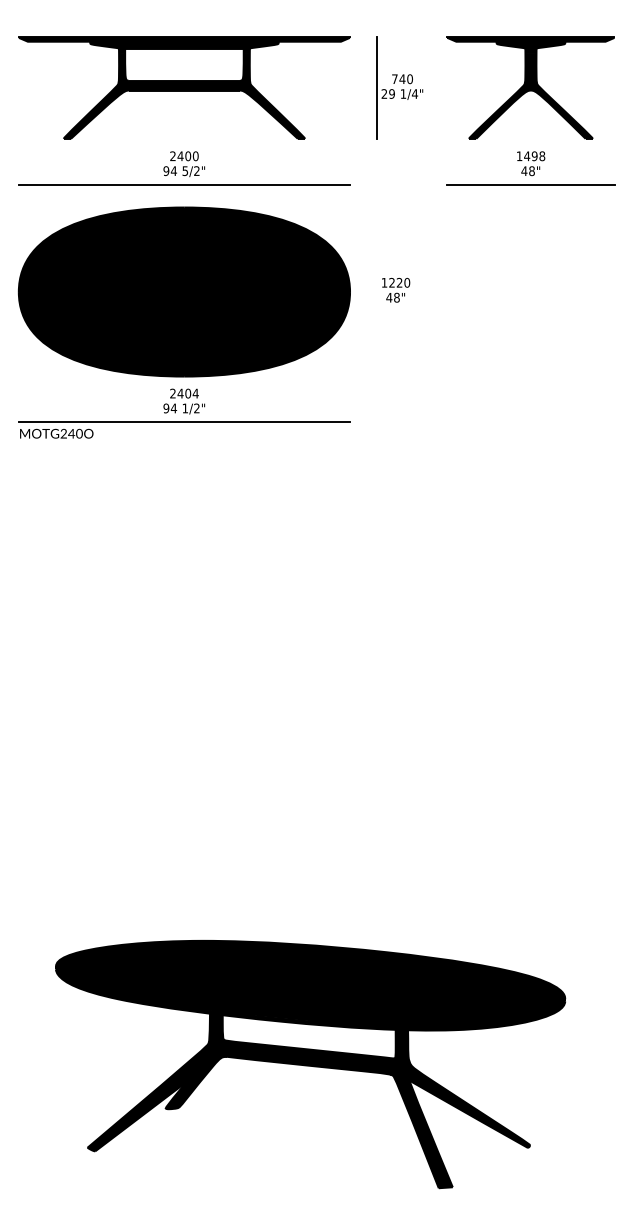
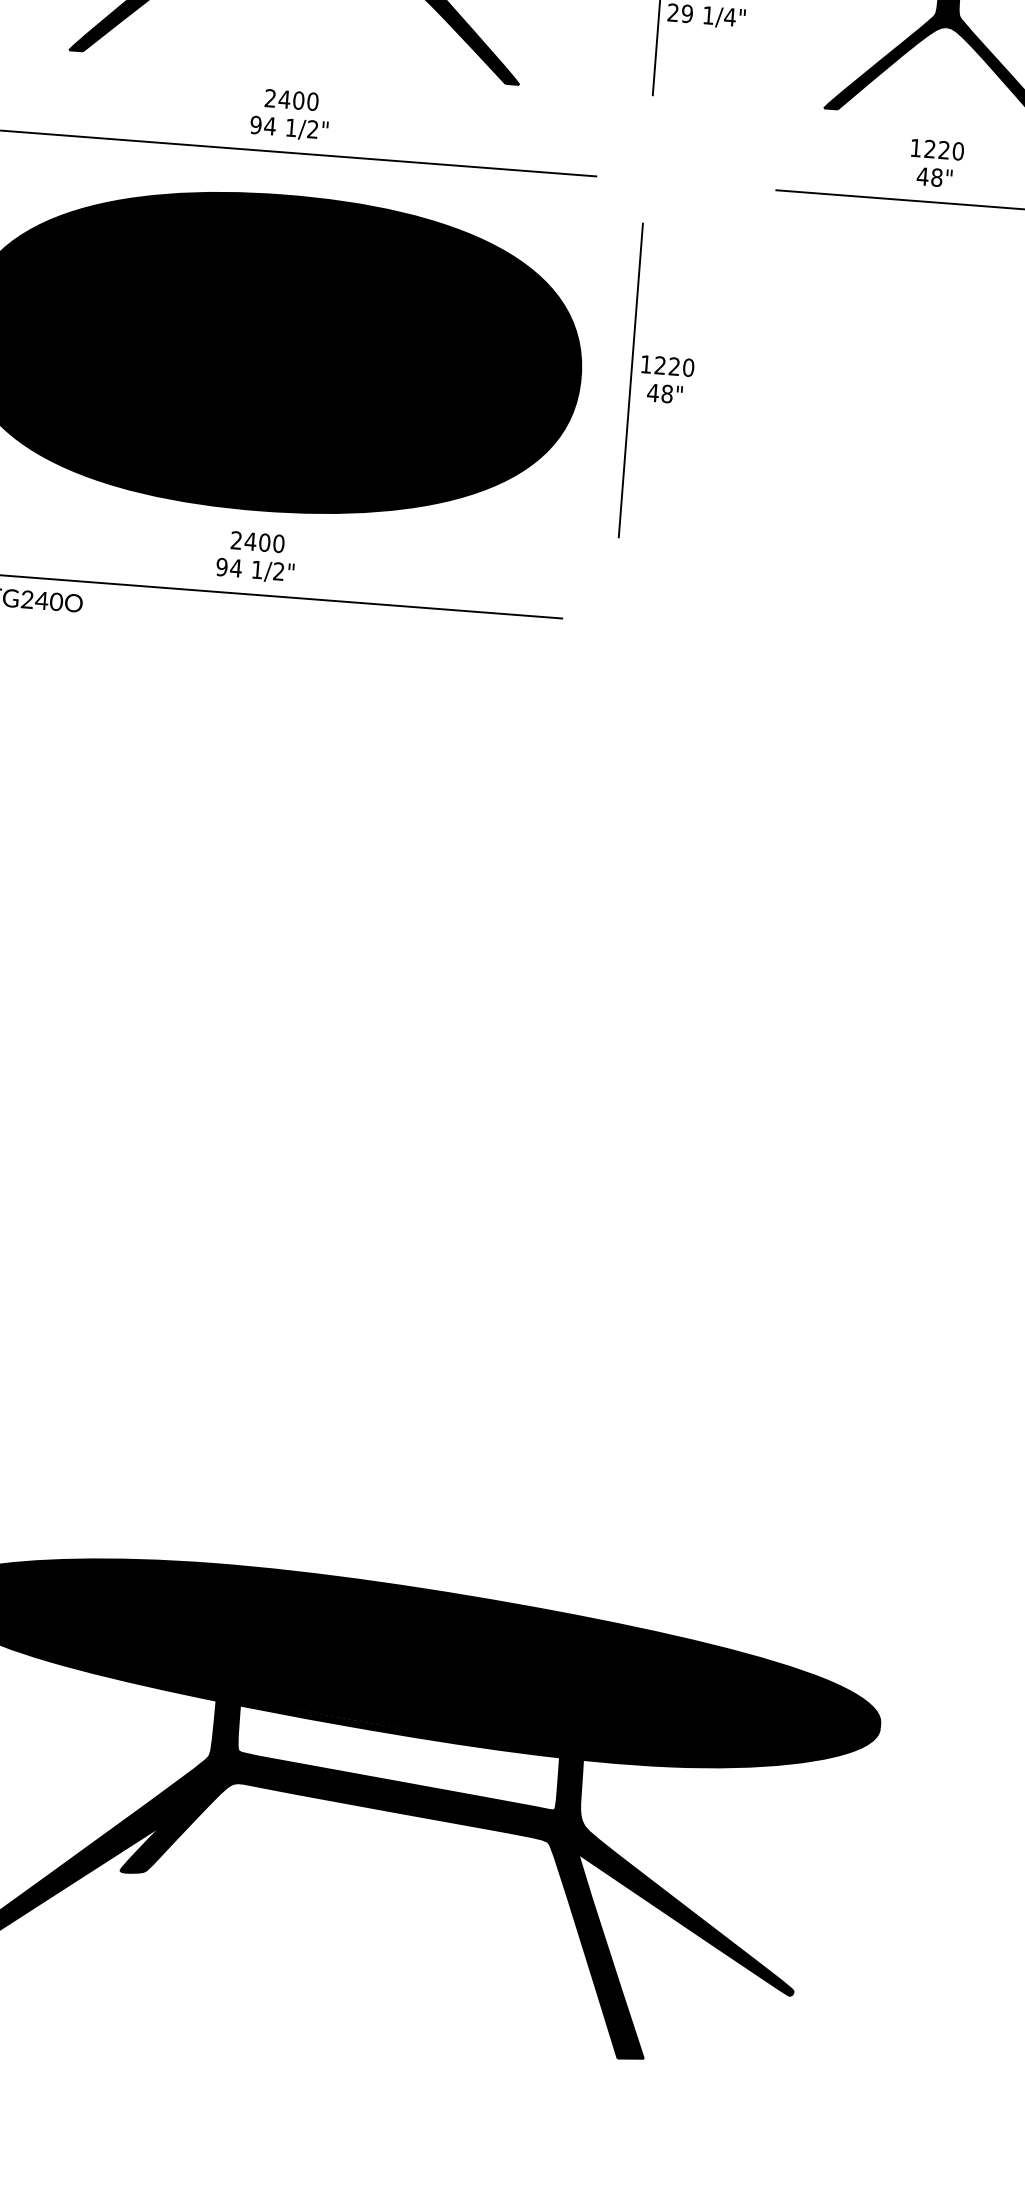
text: (534, 156) -> (943, 150), 1498 -> 1220
text: (185, 171) -> (291, 128), 5/2" -> 1/2"
line: (376, 291) -> (630, 379), added
text: (195, 393) -> (278, 543), 2404 -> 2400

